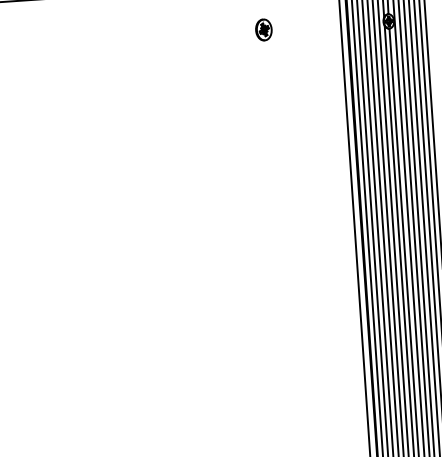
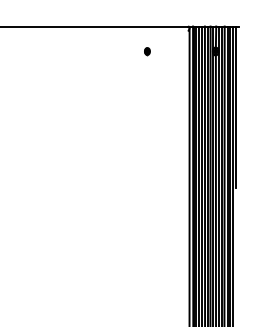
part: (264, 29) -> (147, 51), size x0.6

